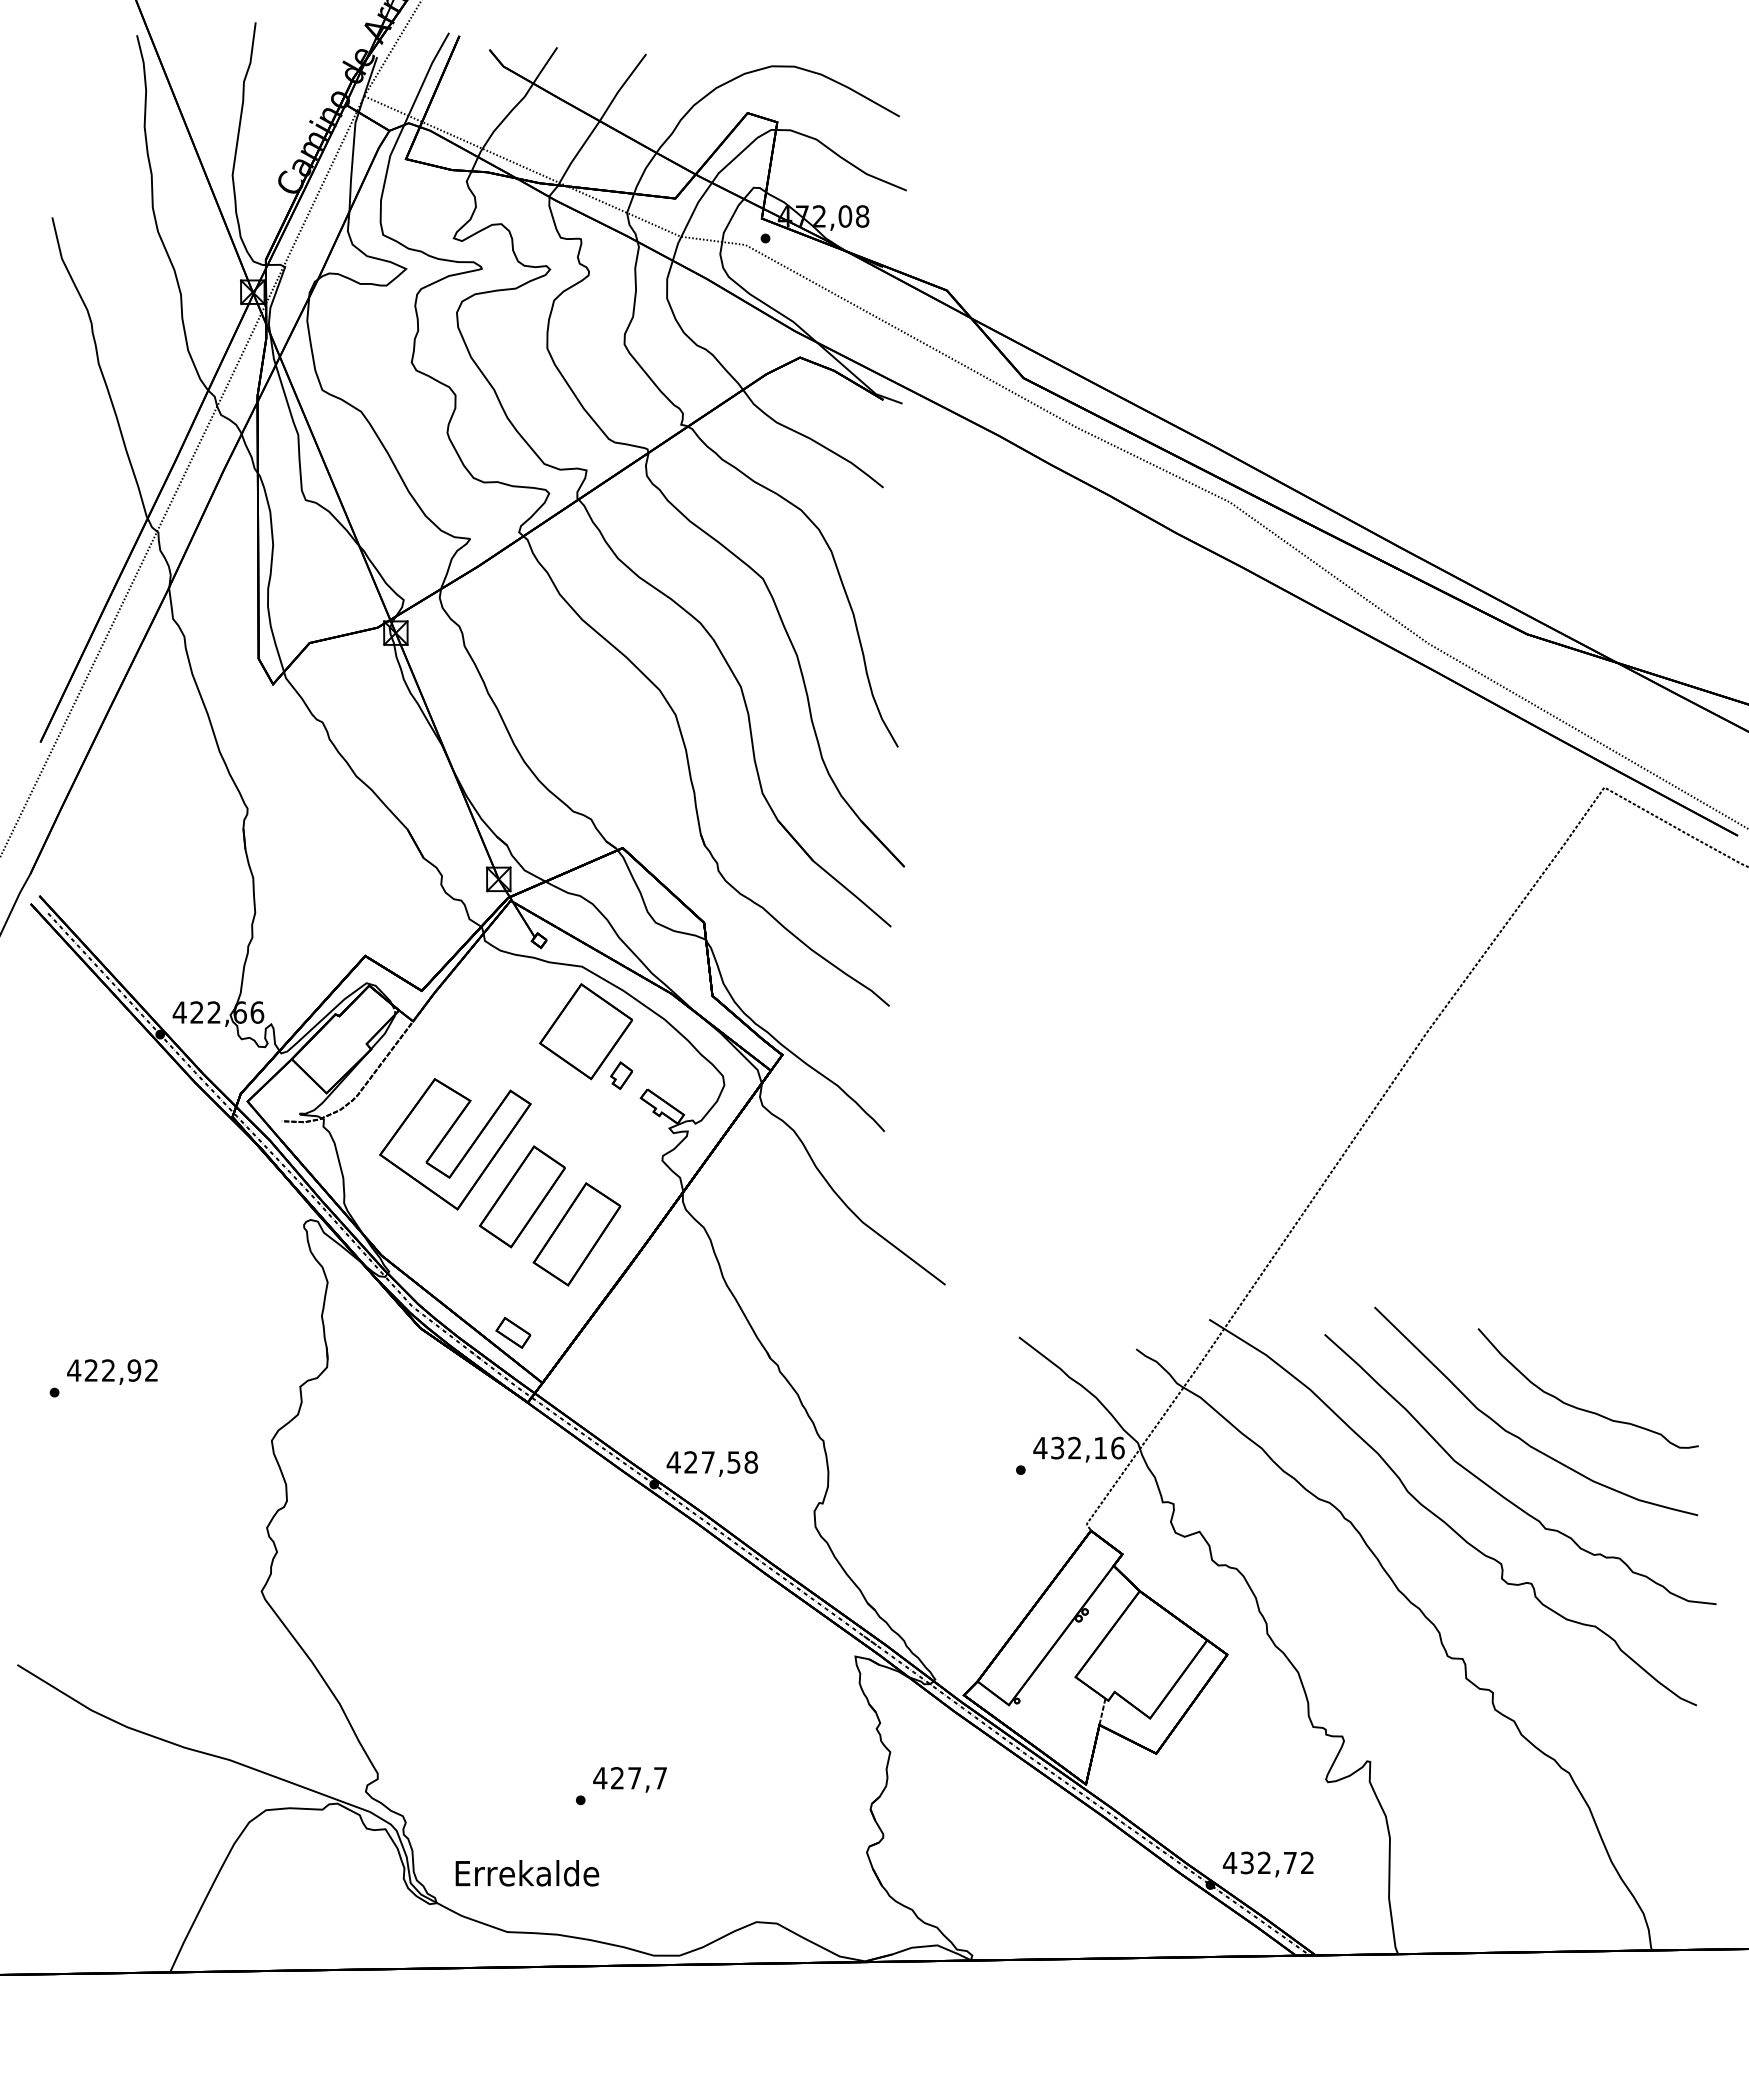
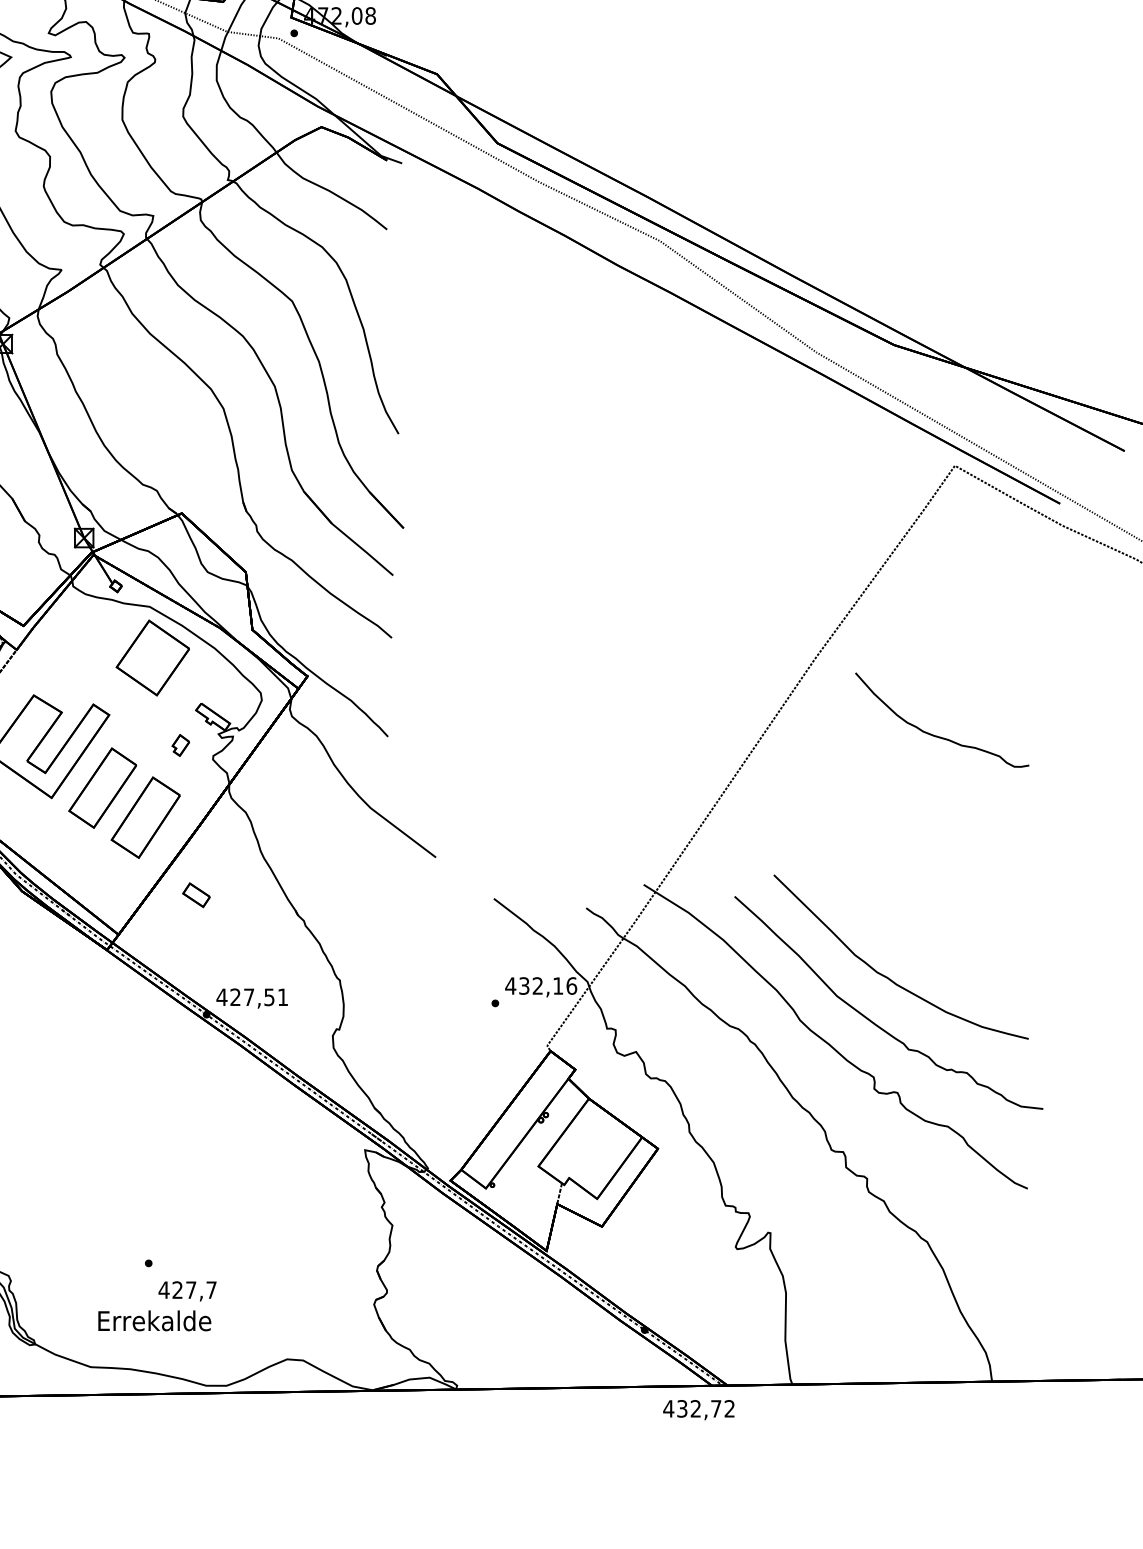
part: (621, 1075) -> (180, 745), moved
part: (513, 1332) -> (196, 894), moved
curve: (1582, 1408) -> (937, 735), moved
text: (750, 1462) -> (282, 997), 427,58 -> 427,51
text: (629, 1779) -> (187, 1291), moved
text: (1267, 1864) -> (698, 1410), moved
text: (527, 1873) -> (154, 1321), moved

